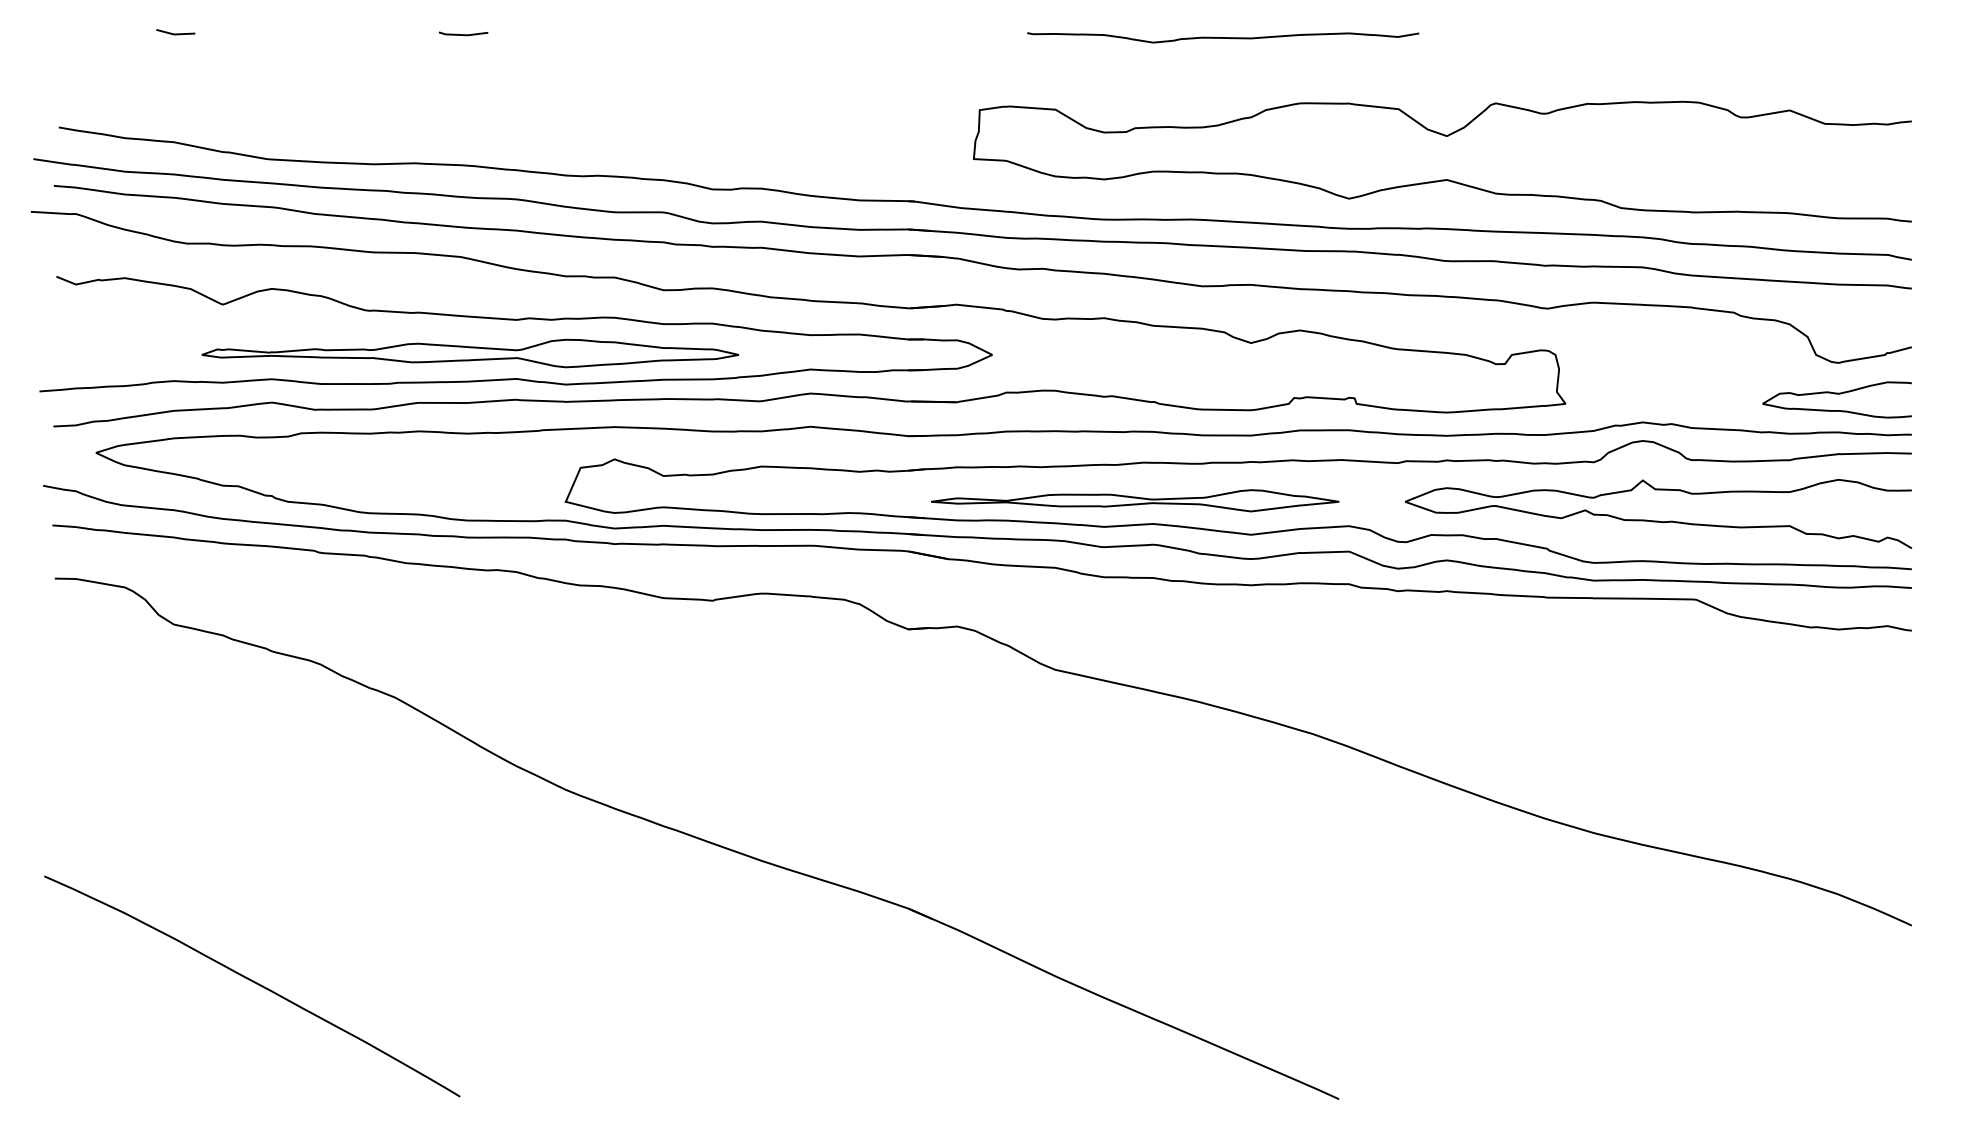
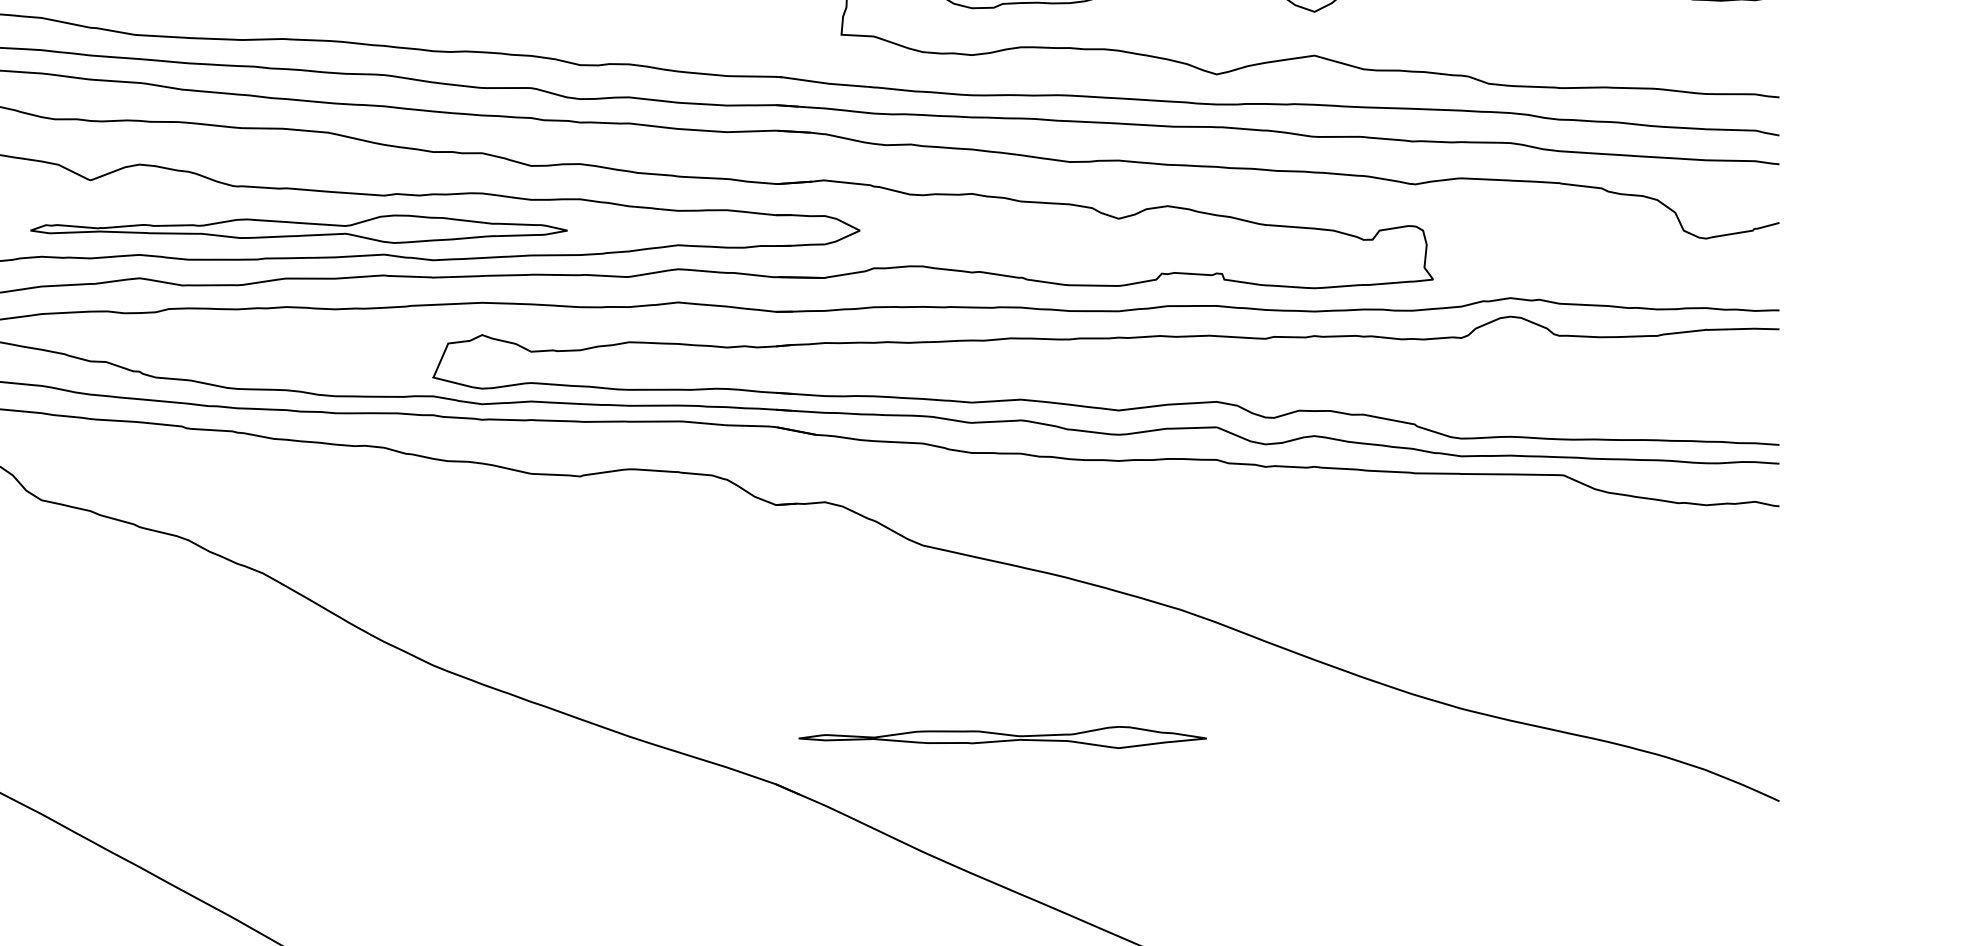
part: (470, 353) -> (299, 229), moved
curve: (1836, 394) -> (1704, 270), removed
part: (1135, 500) -> (1003, 737), moved
curve: (1658, 520) -> (1526, 396), removed

